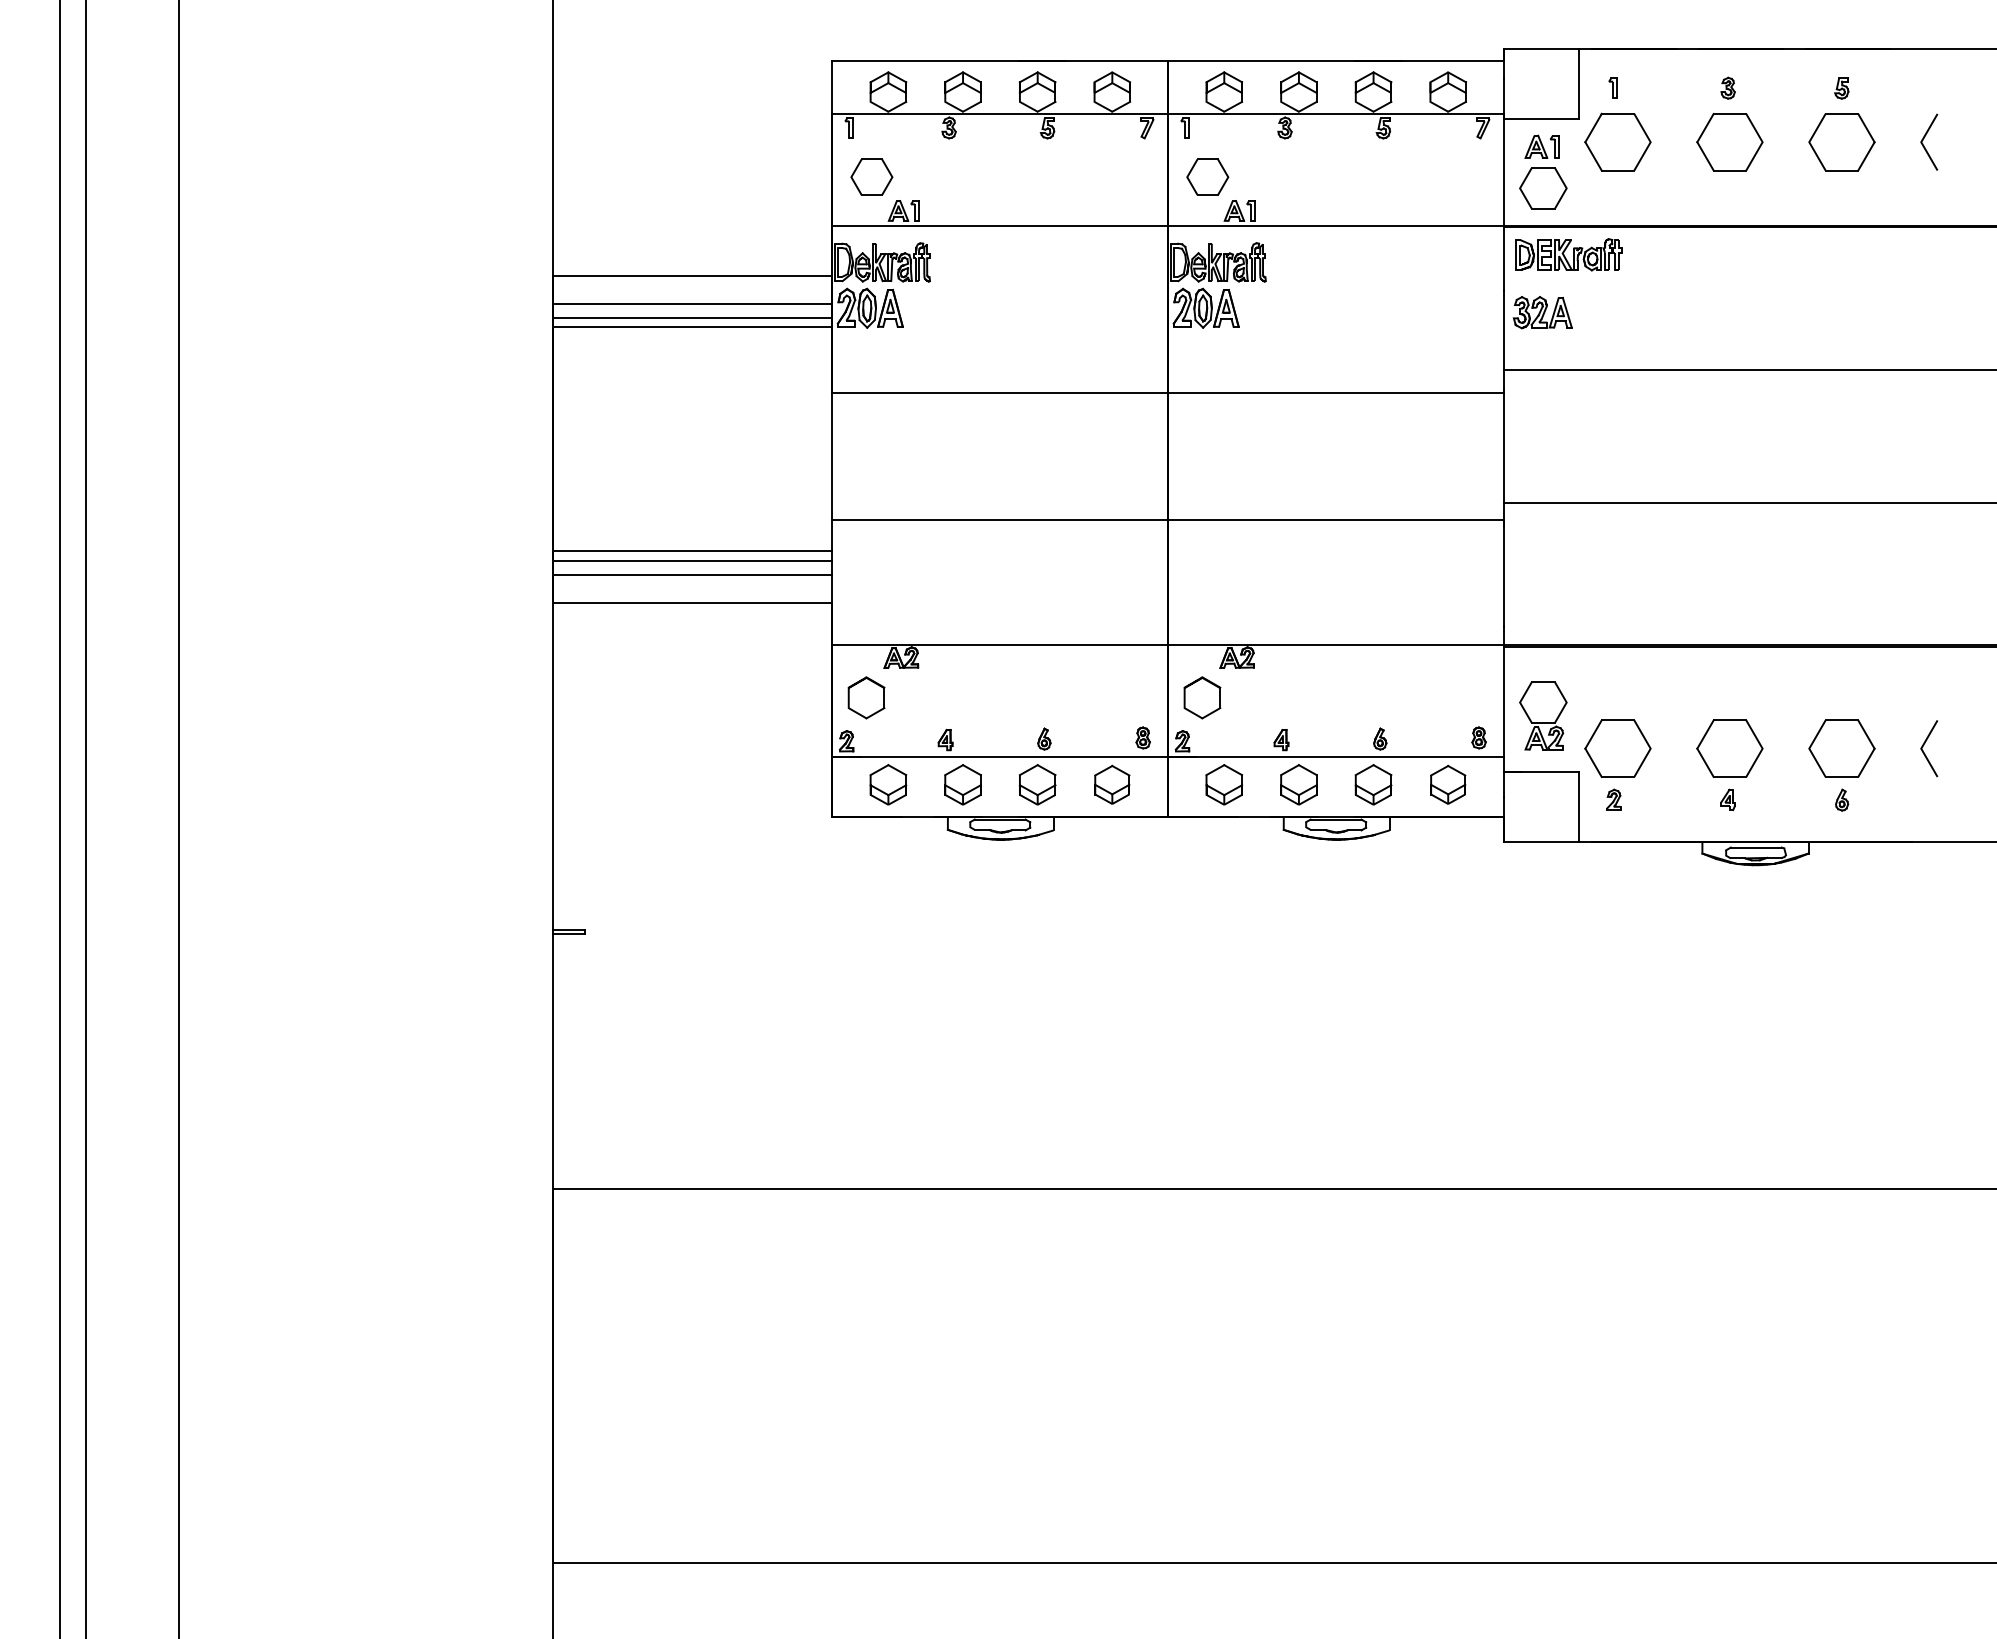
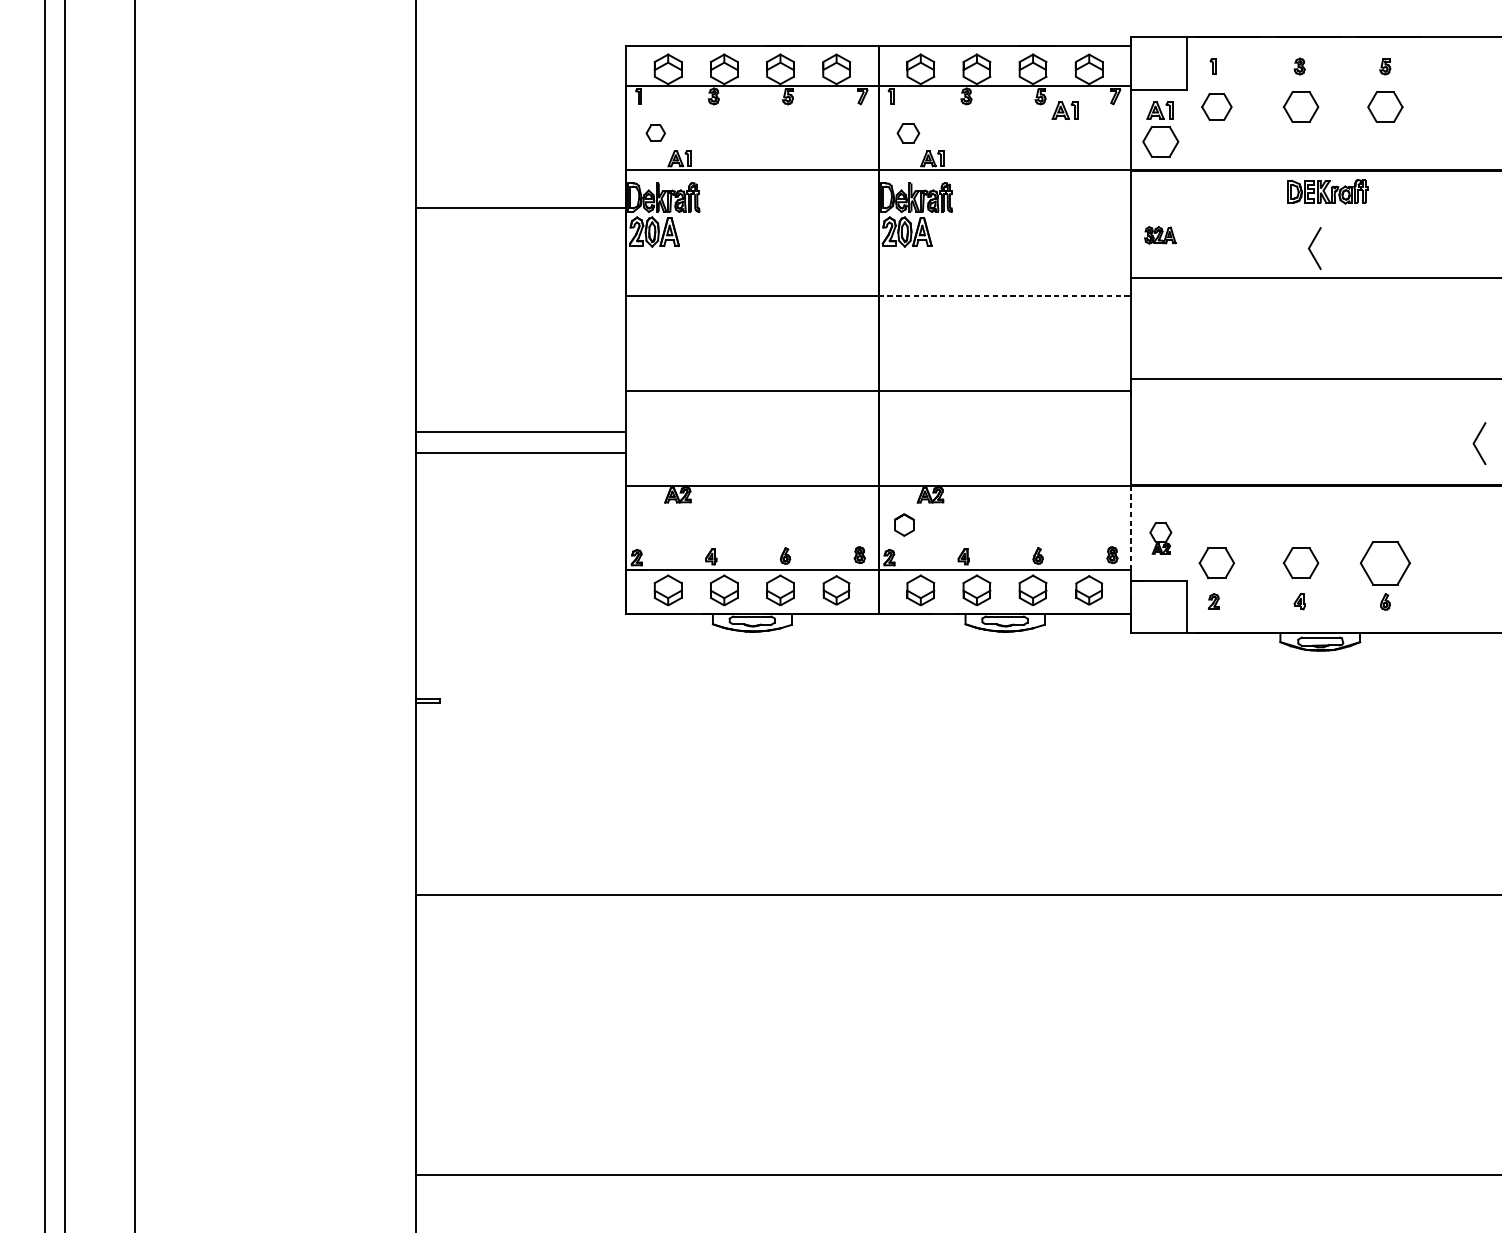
line: (1925, 137) -> (1312, 244), moved
part: (1617, 141) -> (1216, 106), size x0.6
part: (1729, 141) -> (1300, 106), size x0.7
part: (1841, 142) -> (1385, 107), size x0.7
part: (1415, 146) -> (1064, 110), added
part: (871, 176) -> (655, 132), size x0.6
part: (1207, 176) -> (908, 132), size x0.7
part: (1568, 254) -> (1327, 191), moved
line: (692, 304) -> (520, 229), removed
part: (1542, 312) -> (1160, 235), size x0.7
line: (692, 318) -> (520, 239), removed
line: (692, 327) -> (520, 246), removed
line: (1336, 392) -> (1005, 295), solid -> dashed
line: (692, 551) -> (520, 414), removed
line: (692, 560) -> (520, 421), removed
part: (866, 697) -> (651, 524), removed
part: (1202, 697) -> (904, 524), size x0.7
line: (1504, 701) -> (1131, 527), solid -> dashed
part: (1543, 715) -> (1160, 538), size x0.6
line: (1924, 745) -> (1476, 441), moved
part: (1617, 748) -> (1216, 563), size x0.7
part: (1729, 748) -> (1300, 563), size x0.7

